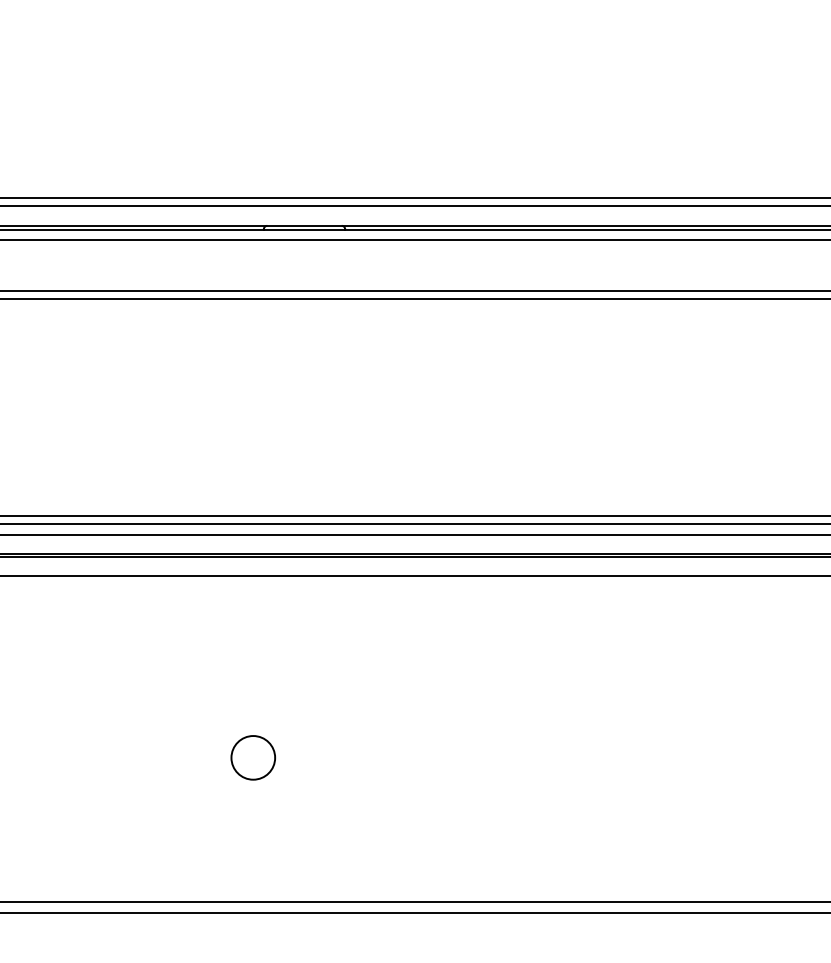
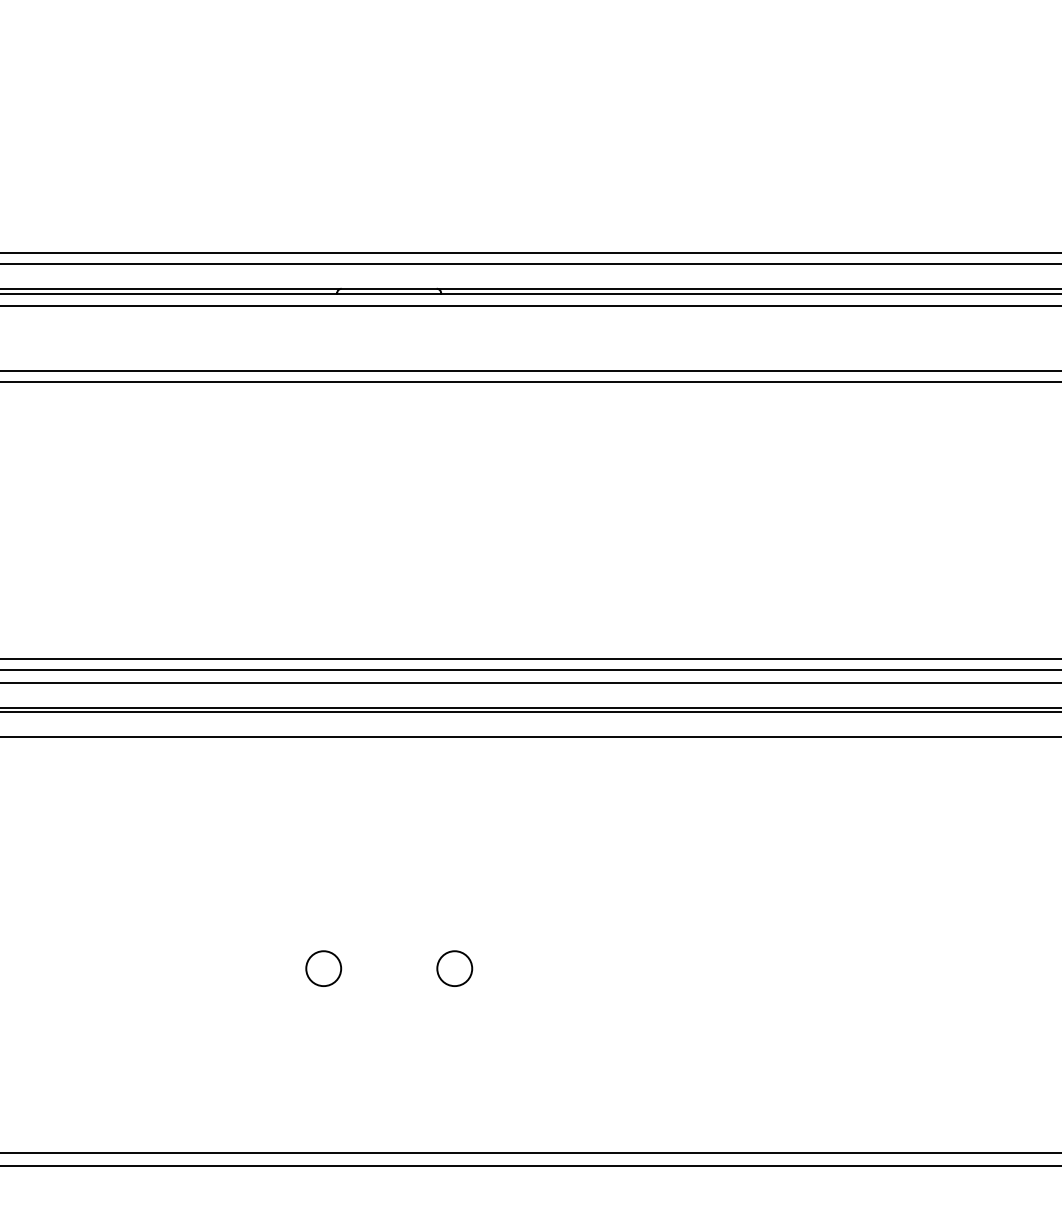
circle: (253, 757) -> (323, 968), size x0.62
circle: (355, 757) -> (454, 968), added

